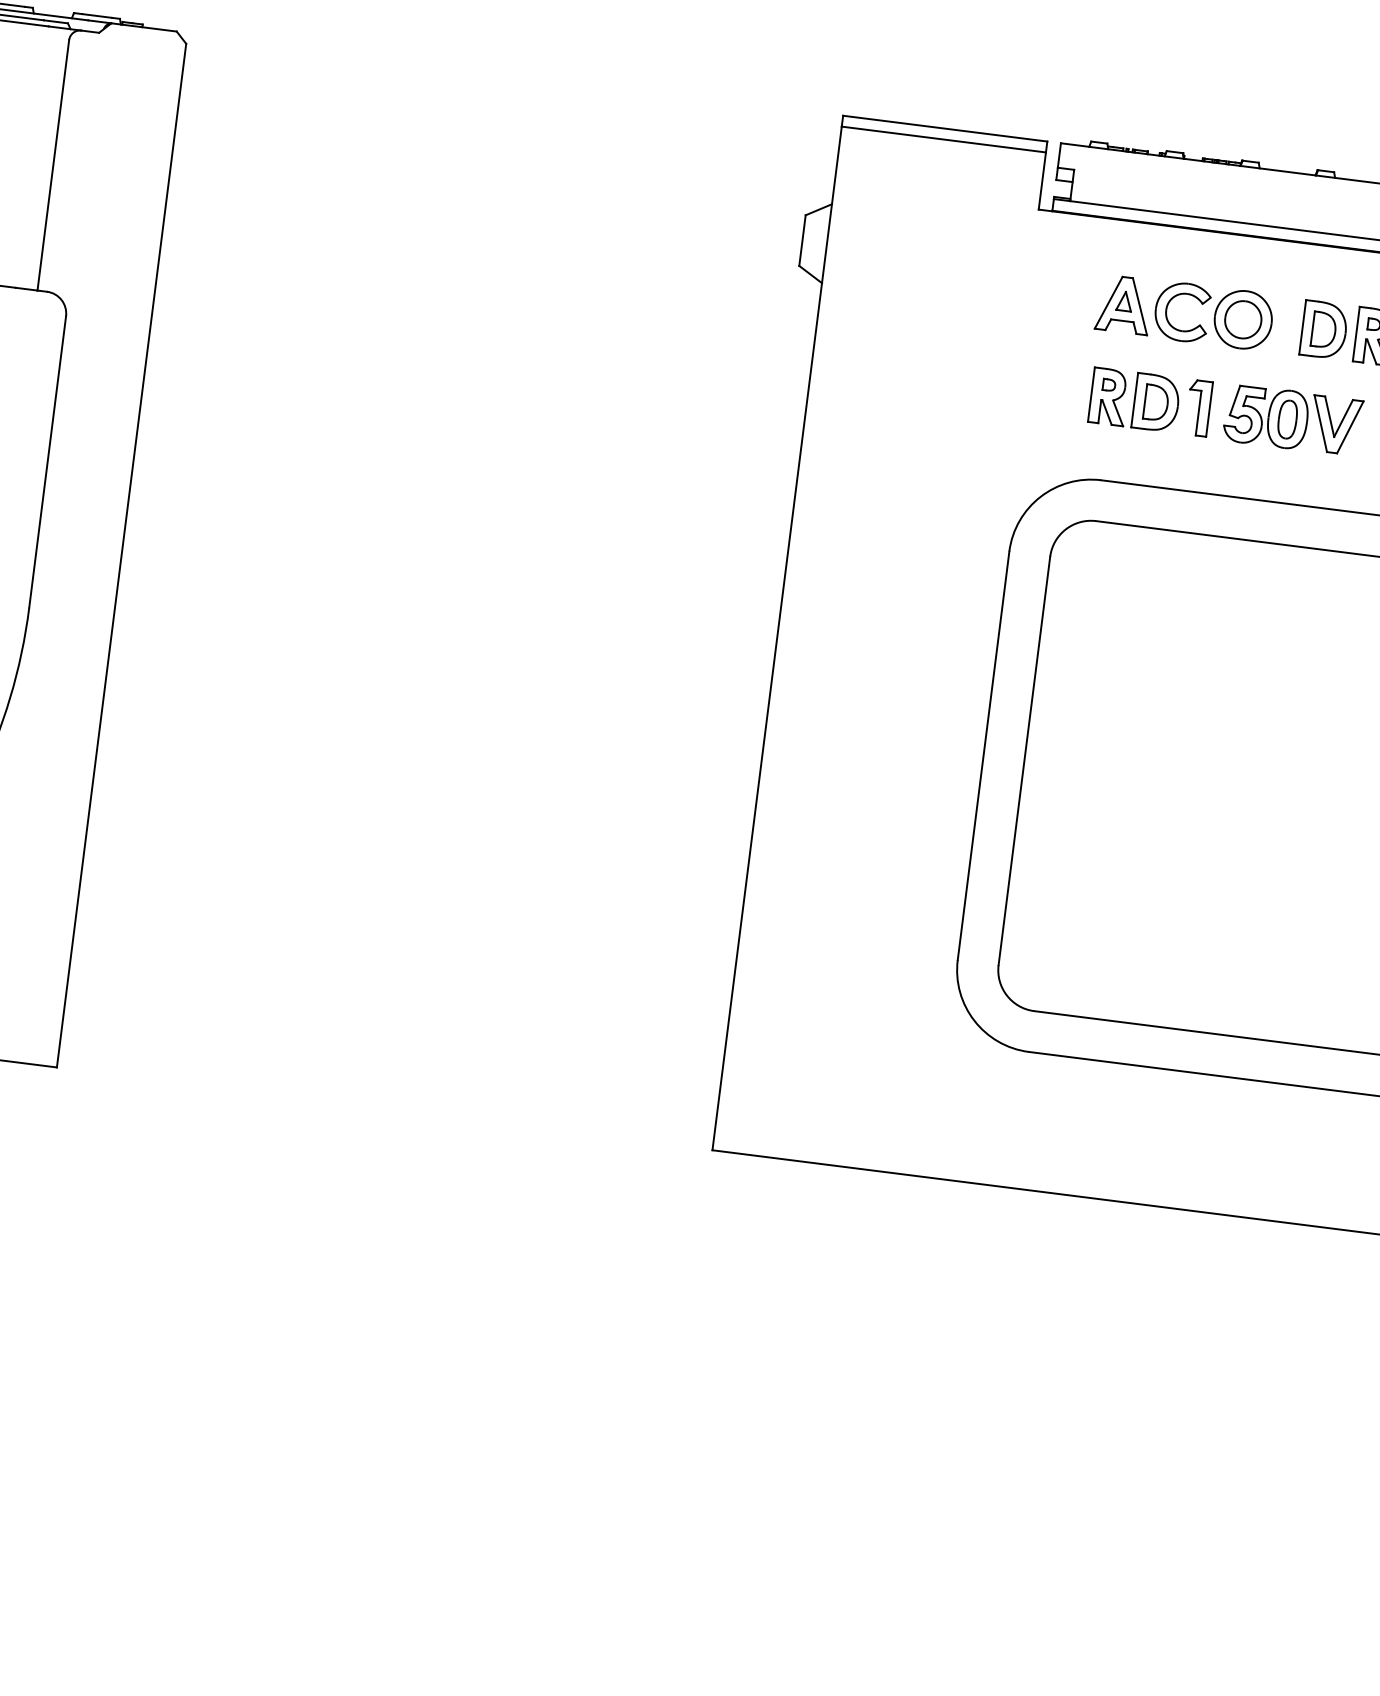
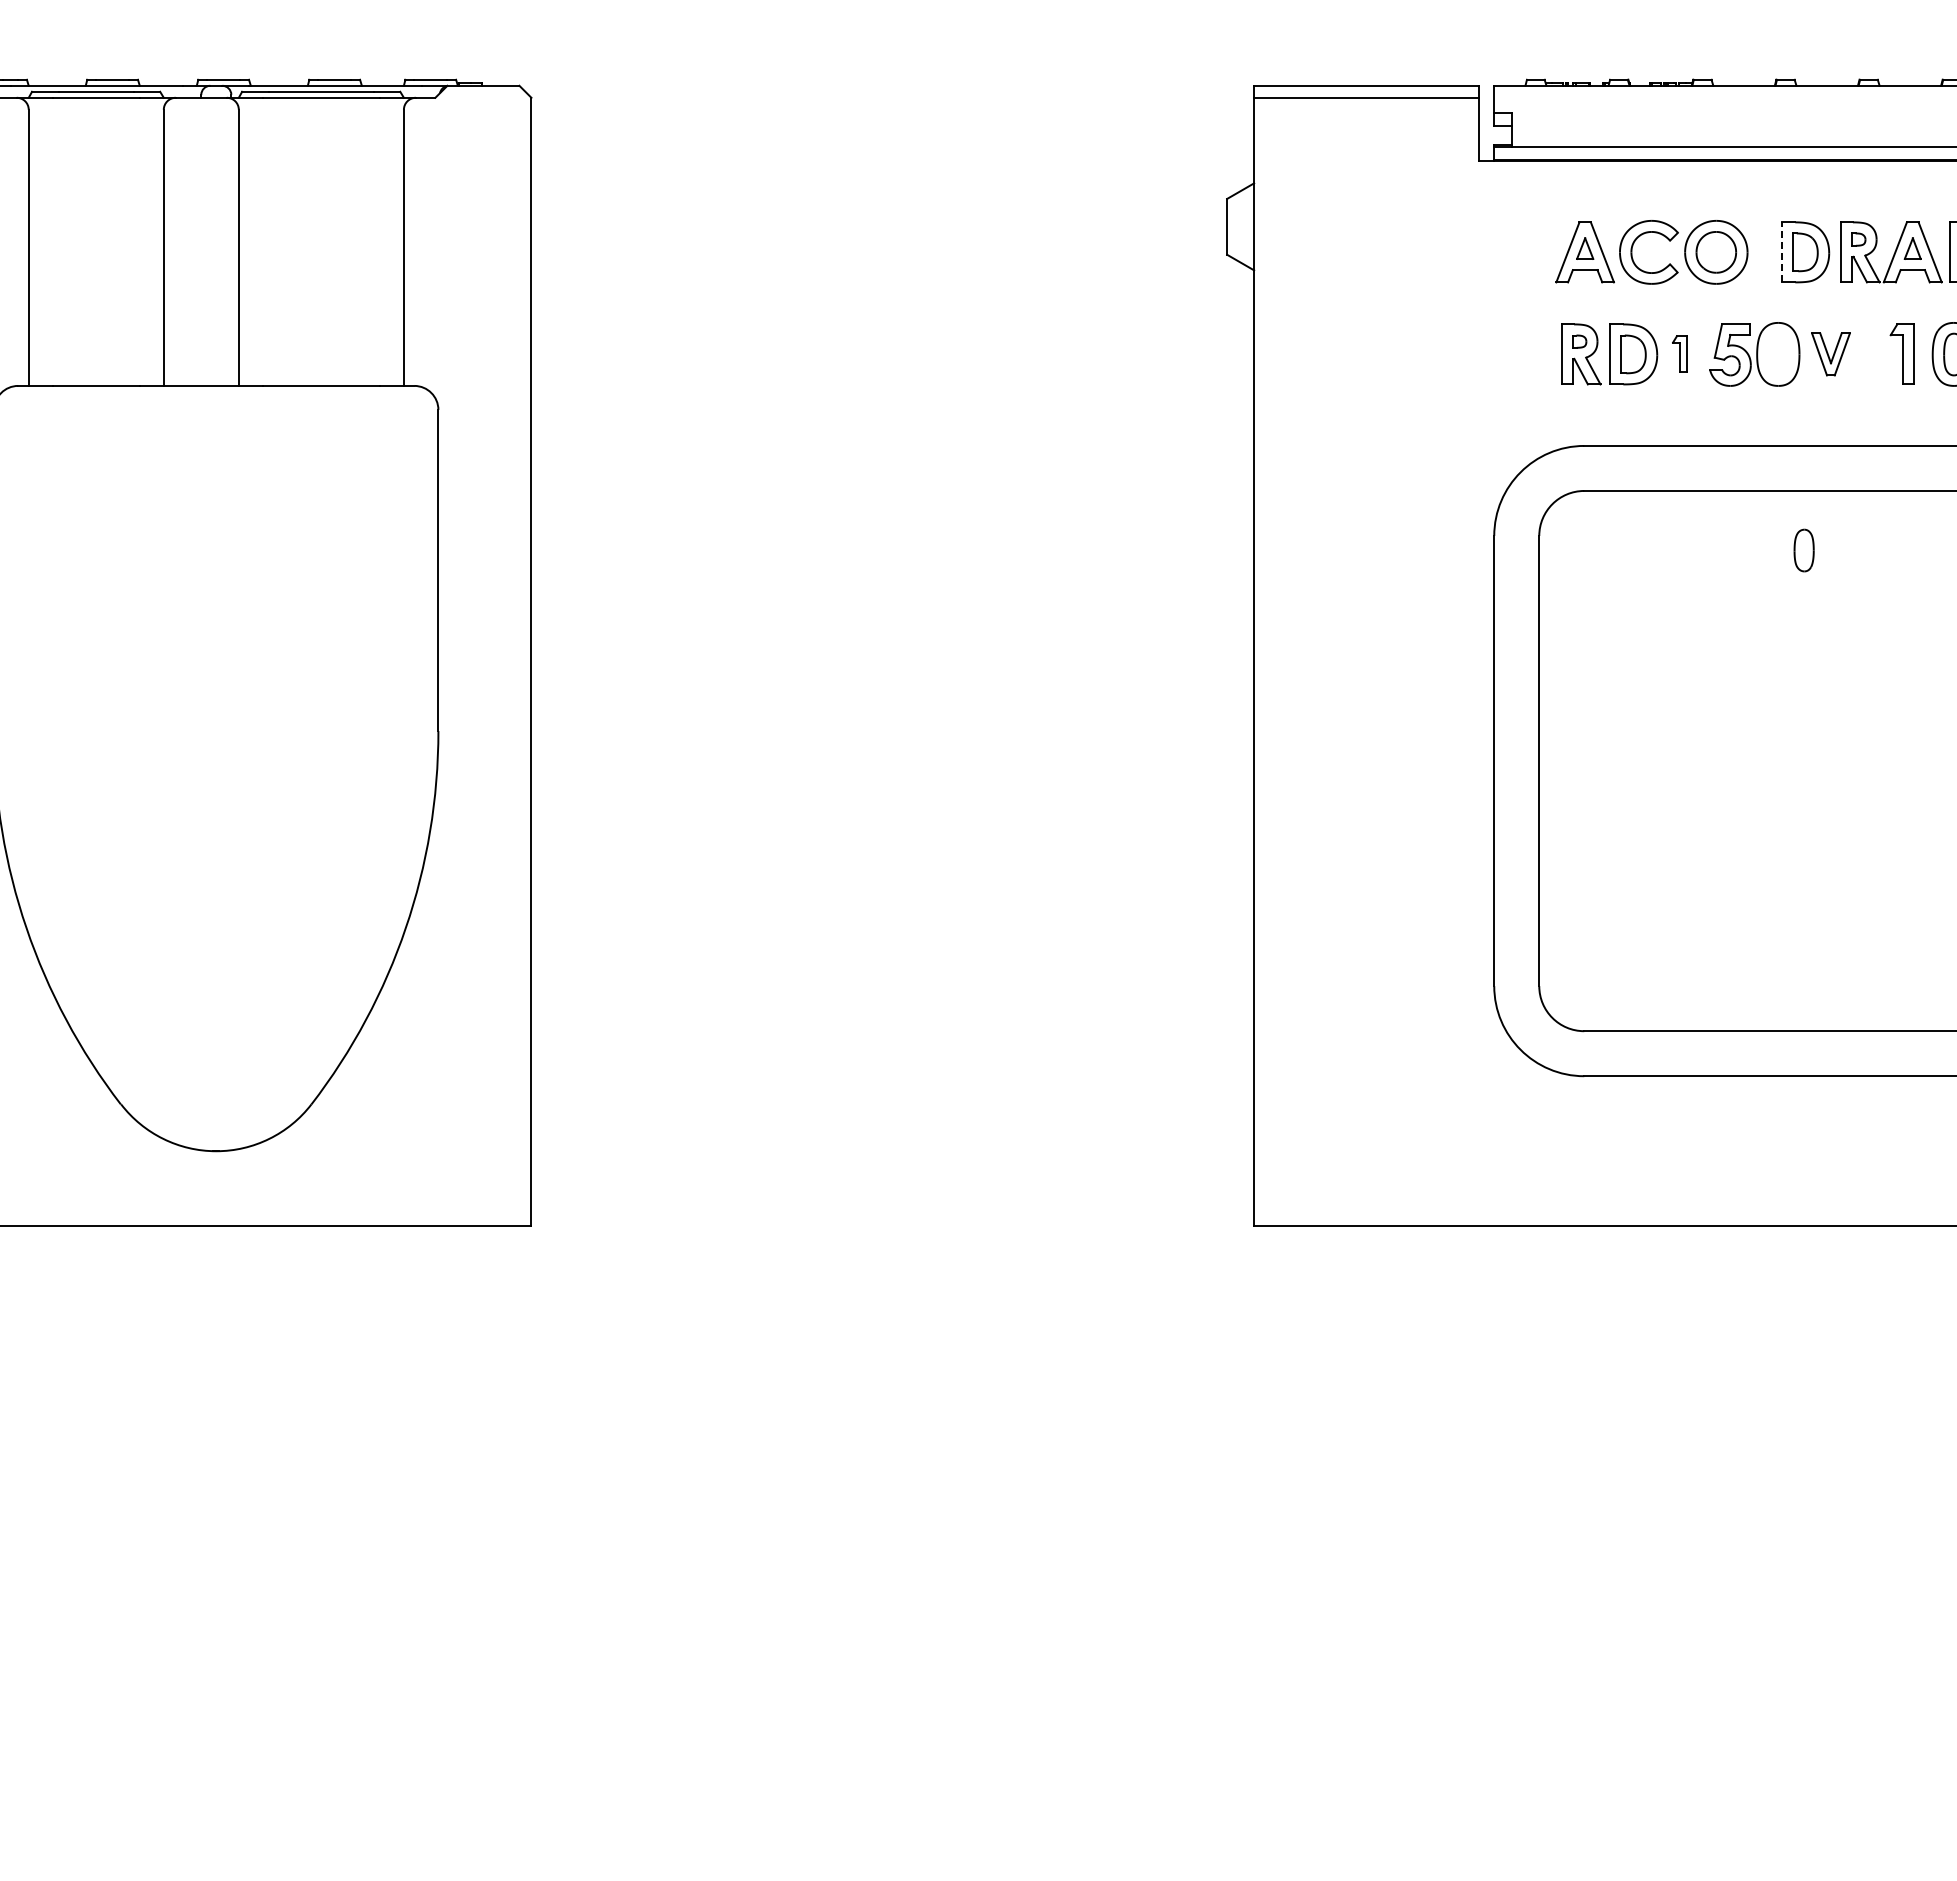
line: (1302, 326) -> (1781, 251), solid -> dashed
part: (1198, 407) -> (1679, 353), size x0.6
part: (1287, 419) -> (1803, 550), moved
part: (1335, 425) -> (1830, 354), size x0.7

